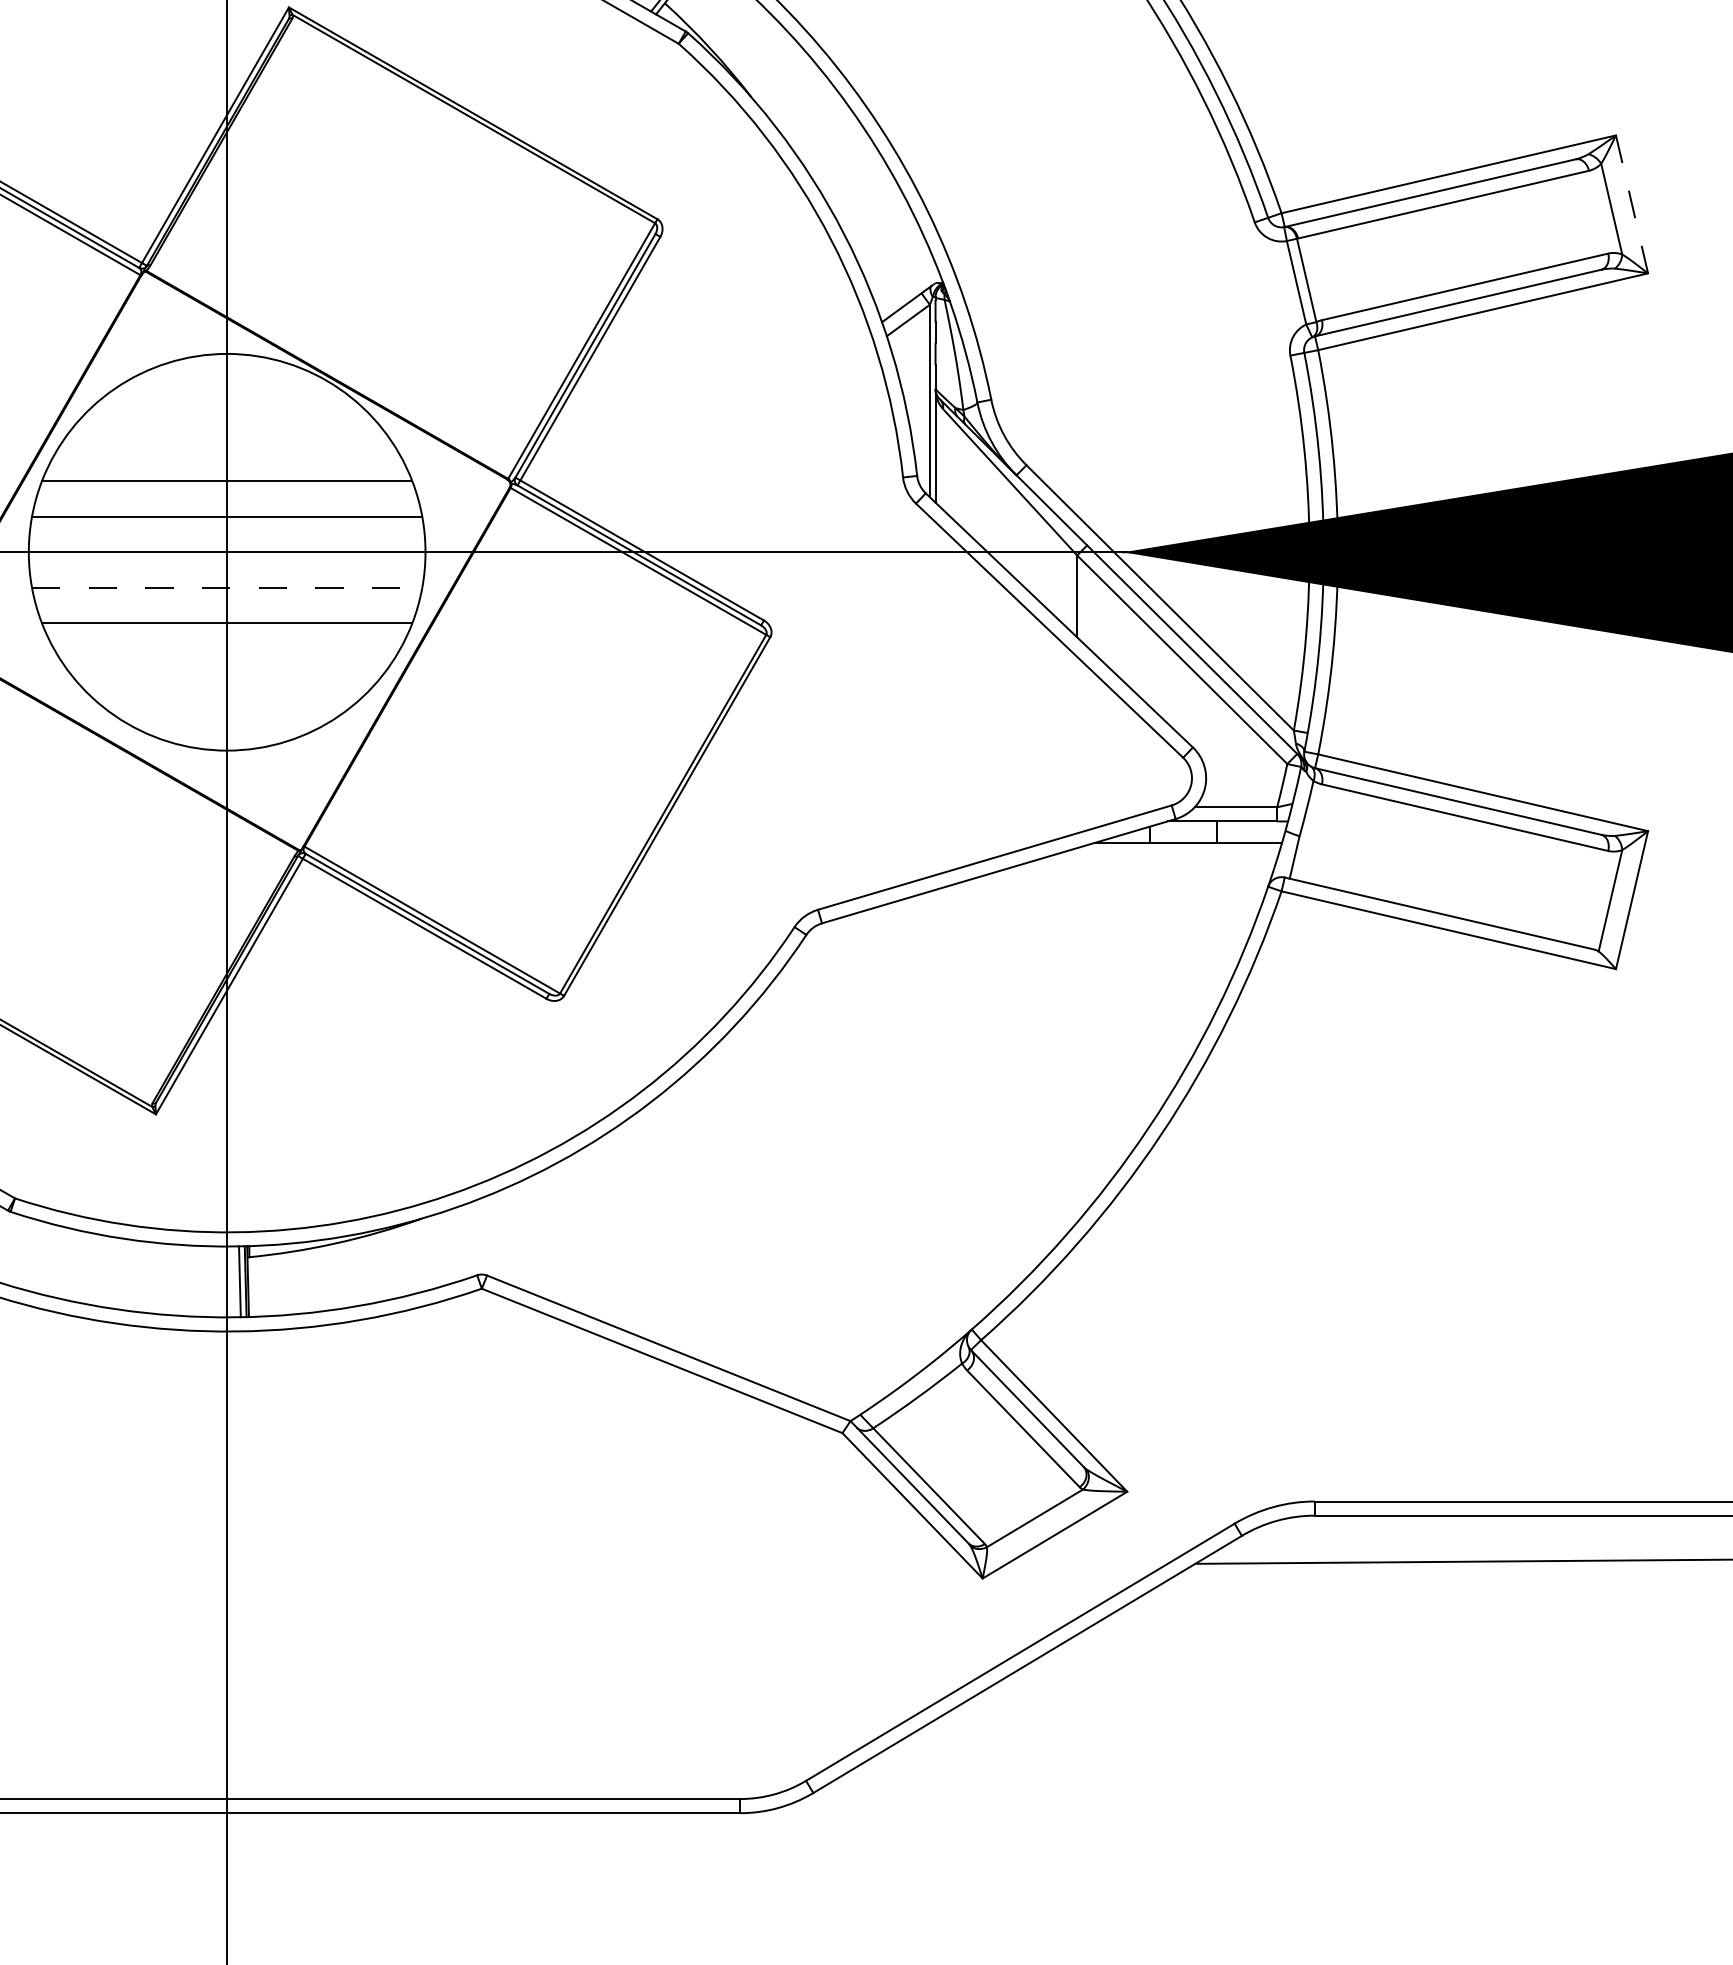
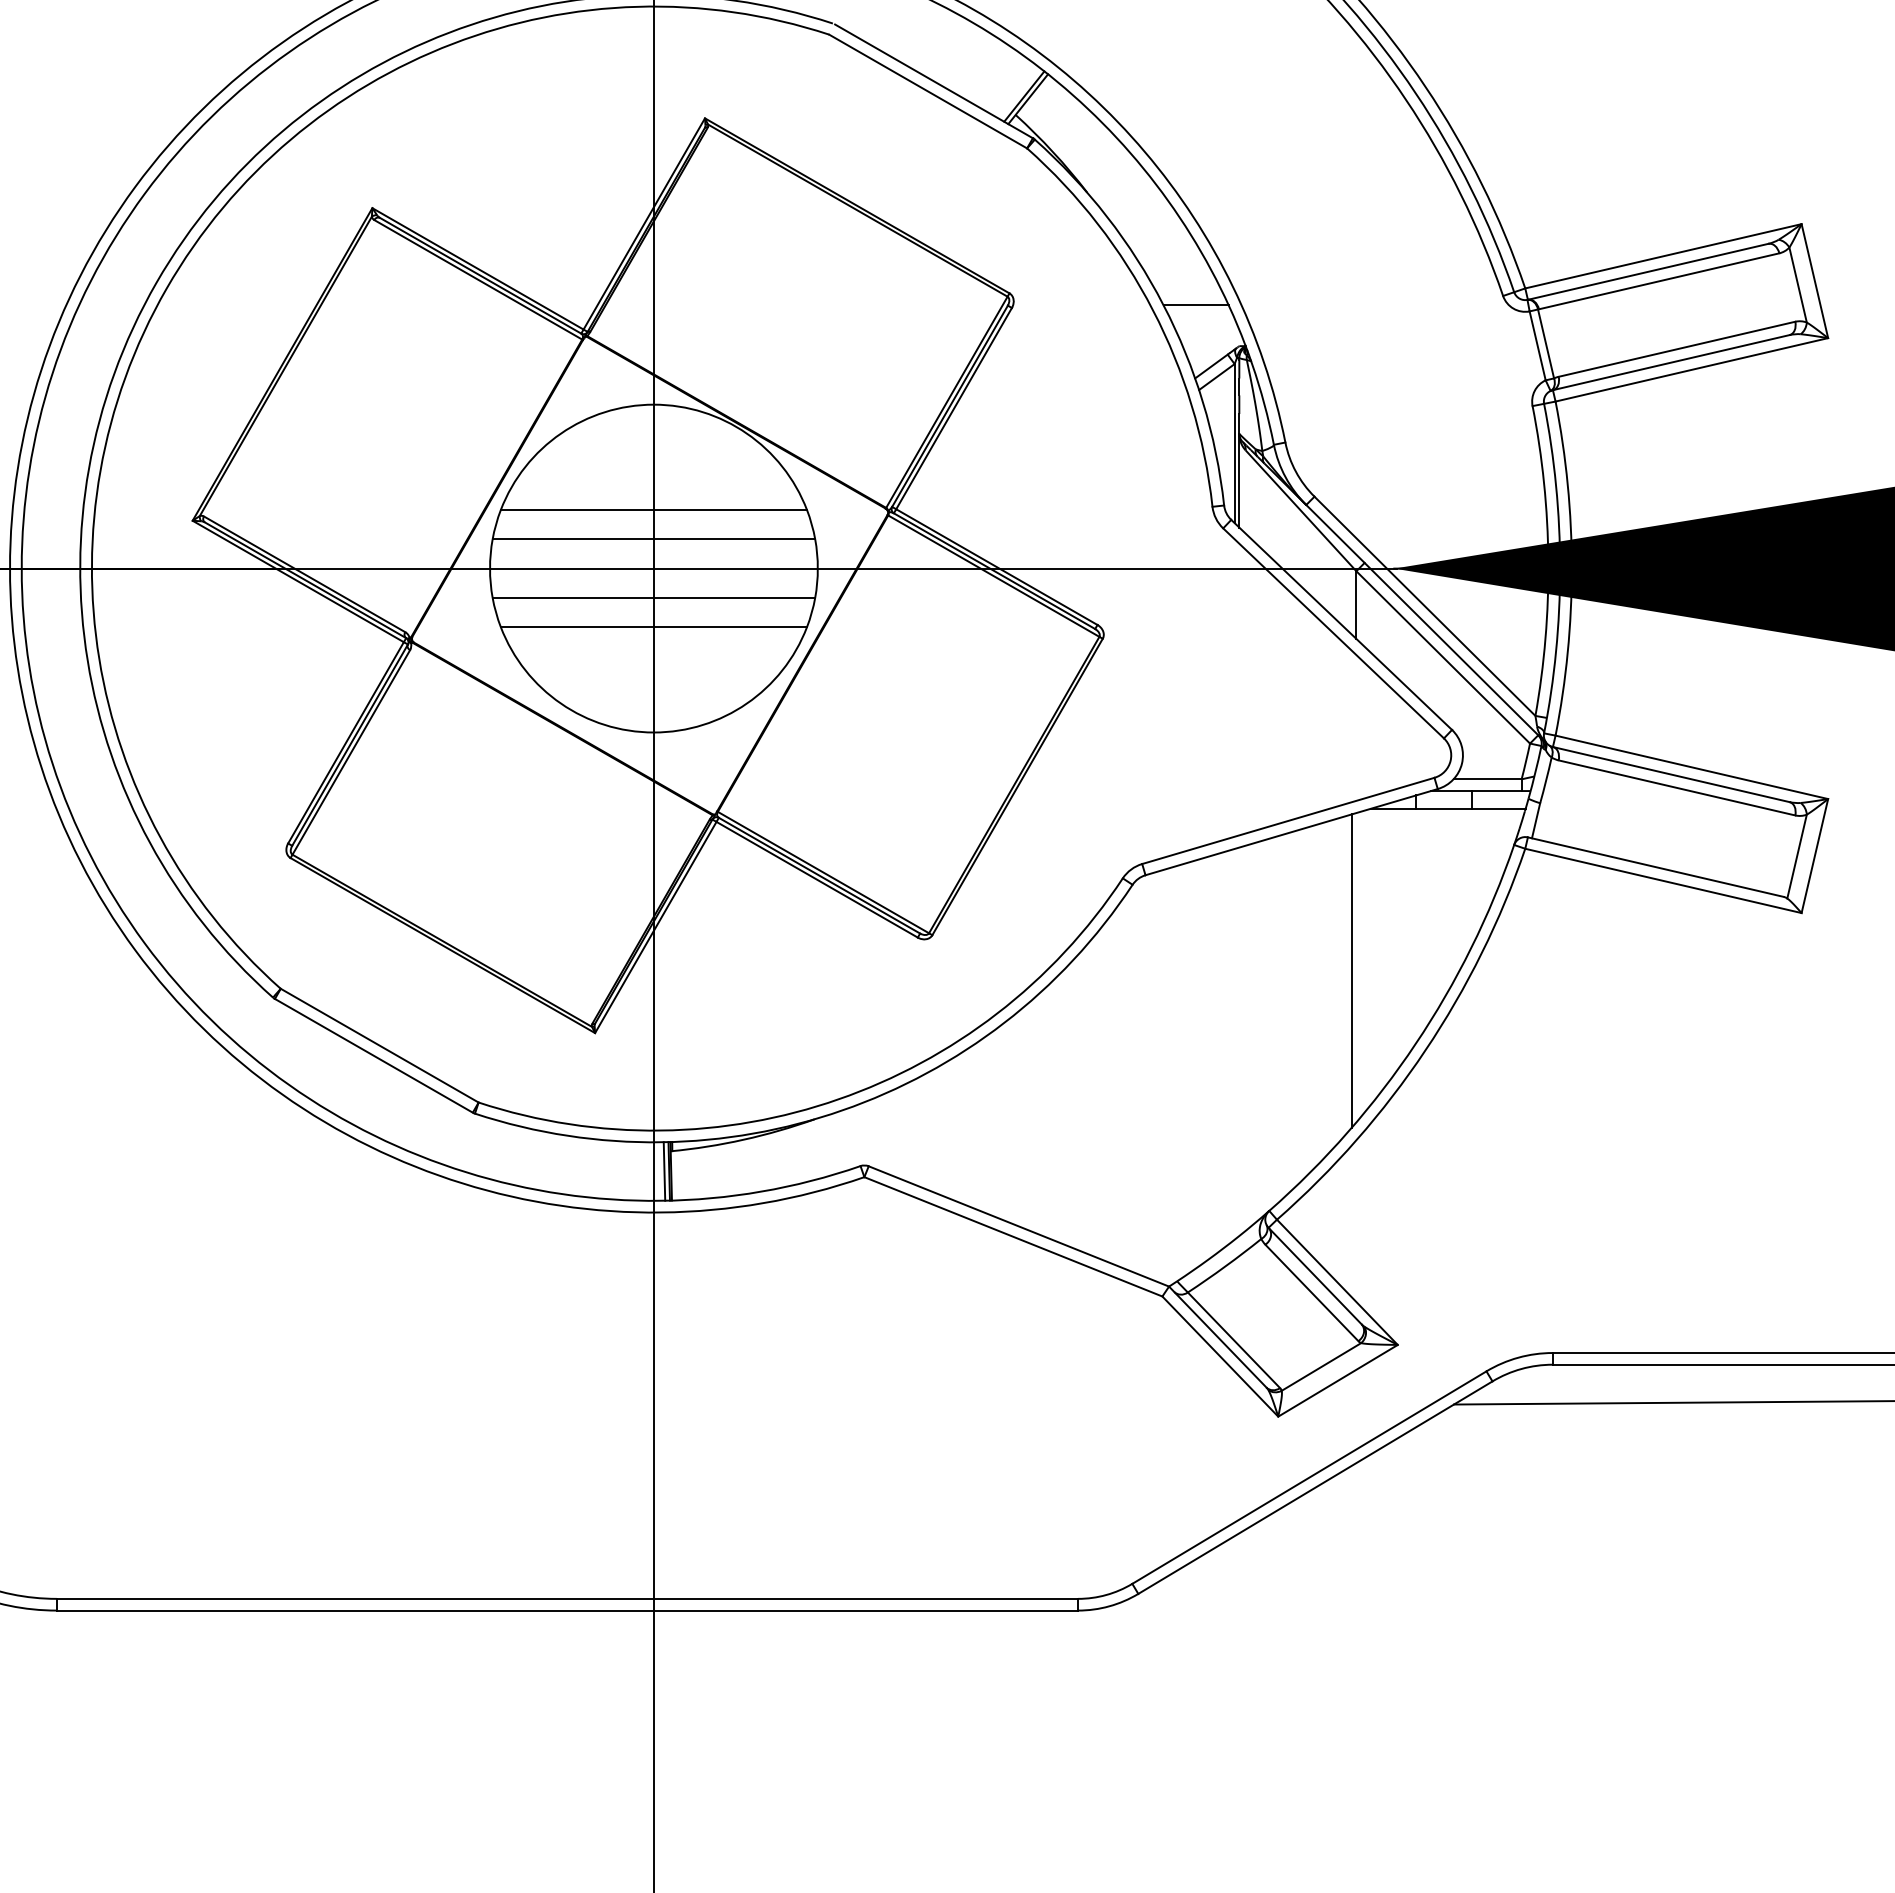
line: (1631, 204) -> (1814, 281), dashed -> solid
line: (882, 233) -> (1195, 305), added
line: (227, 587) -> (654, 597), dashed -> solid
line: (1071, 1038) -> (1351, 970), added

